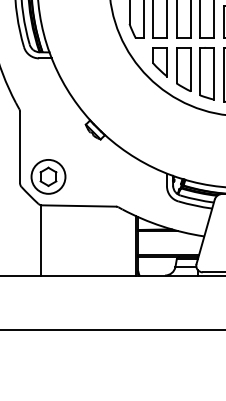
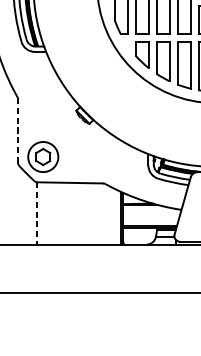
line: (20, 147) -> (18, 130), solid -> dashed
line: (41, 240) -> (37, 213), solid -> dashed

